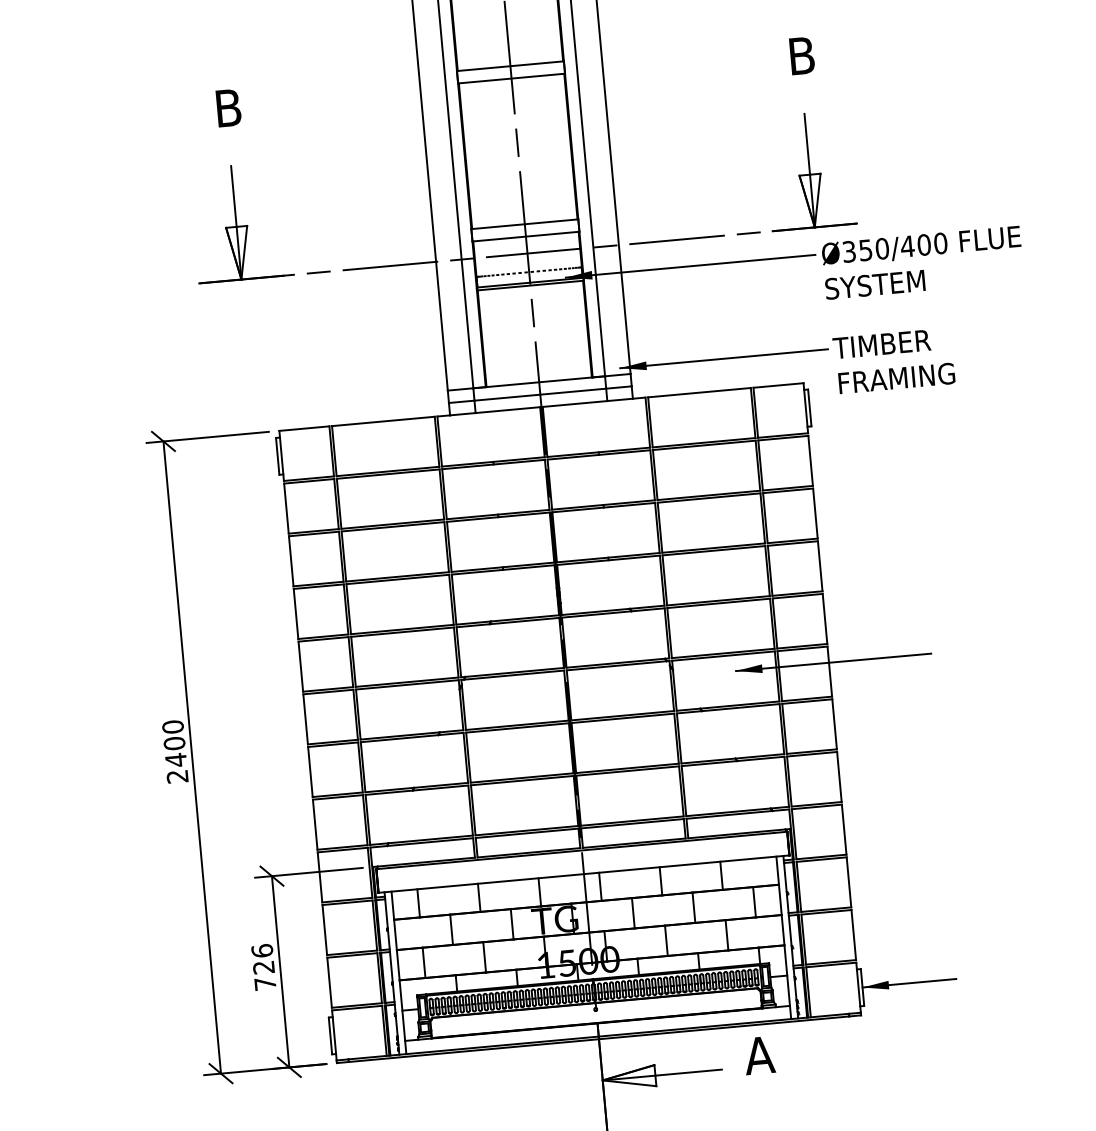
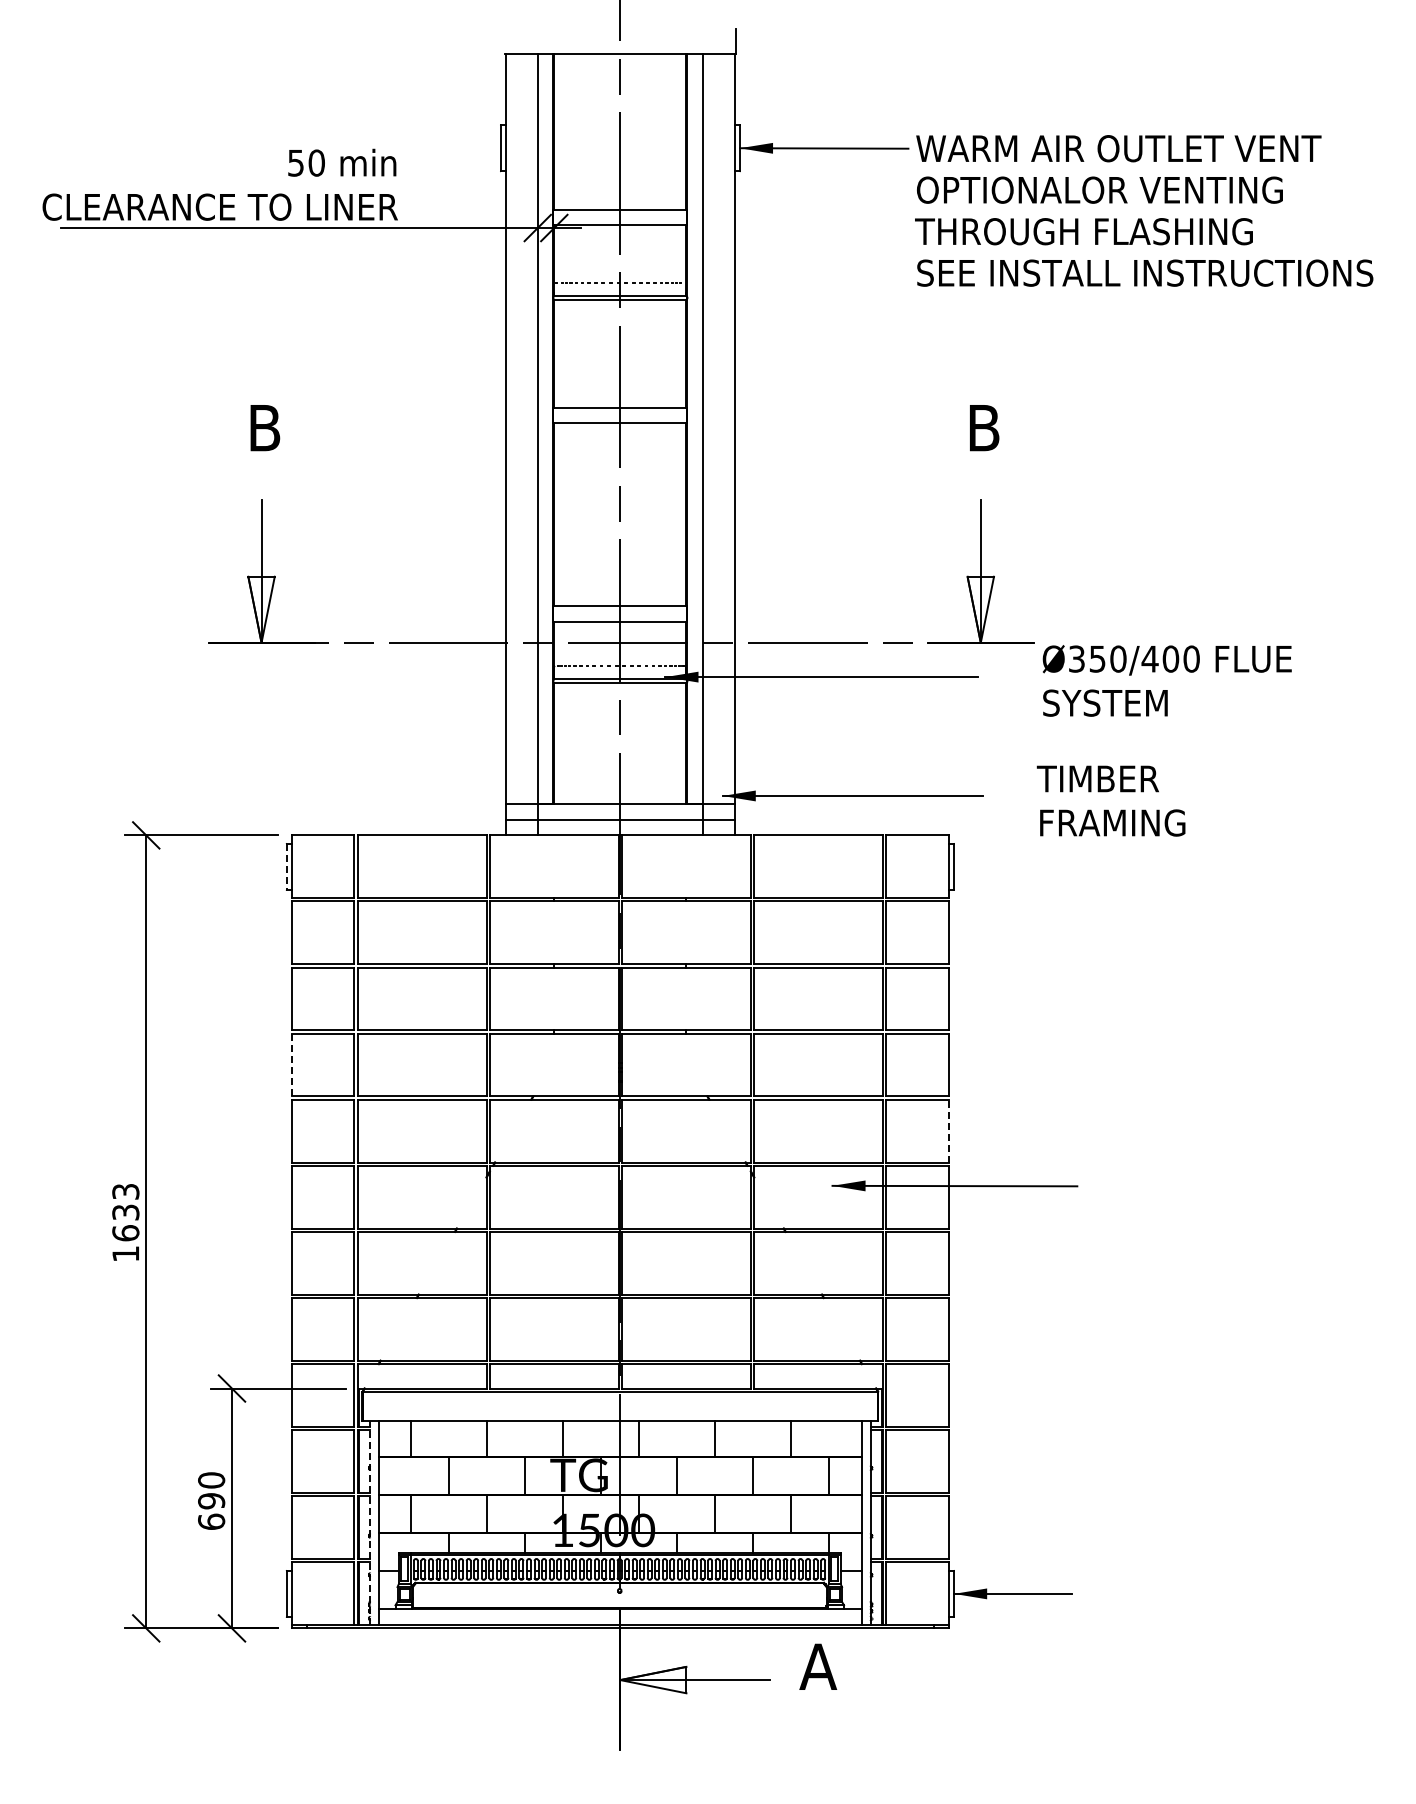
text: (922, 262) -> (1166, 680), moved
text: (893, 360) -> (1110, 800), moved
line: (277, 456) -> (286, 866), solid -> dashed
line: (295, 613) -> (291, 1064), solid -> dashed
line: (825, 618) -> (949, 1130), solid -> dashed
text: (175, 751) -> (125, 1222), 2400 -> 1633
text: (263, 966) -> (211, 1500), 726 -> 690
line: (392, 973) -> (370, 1523), solid -> dashed

